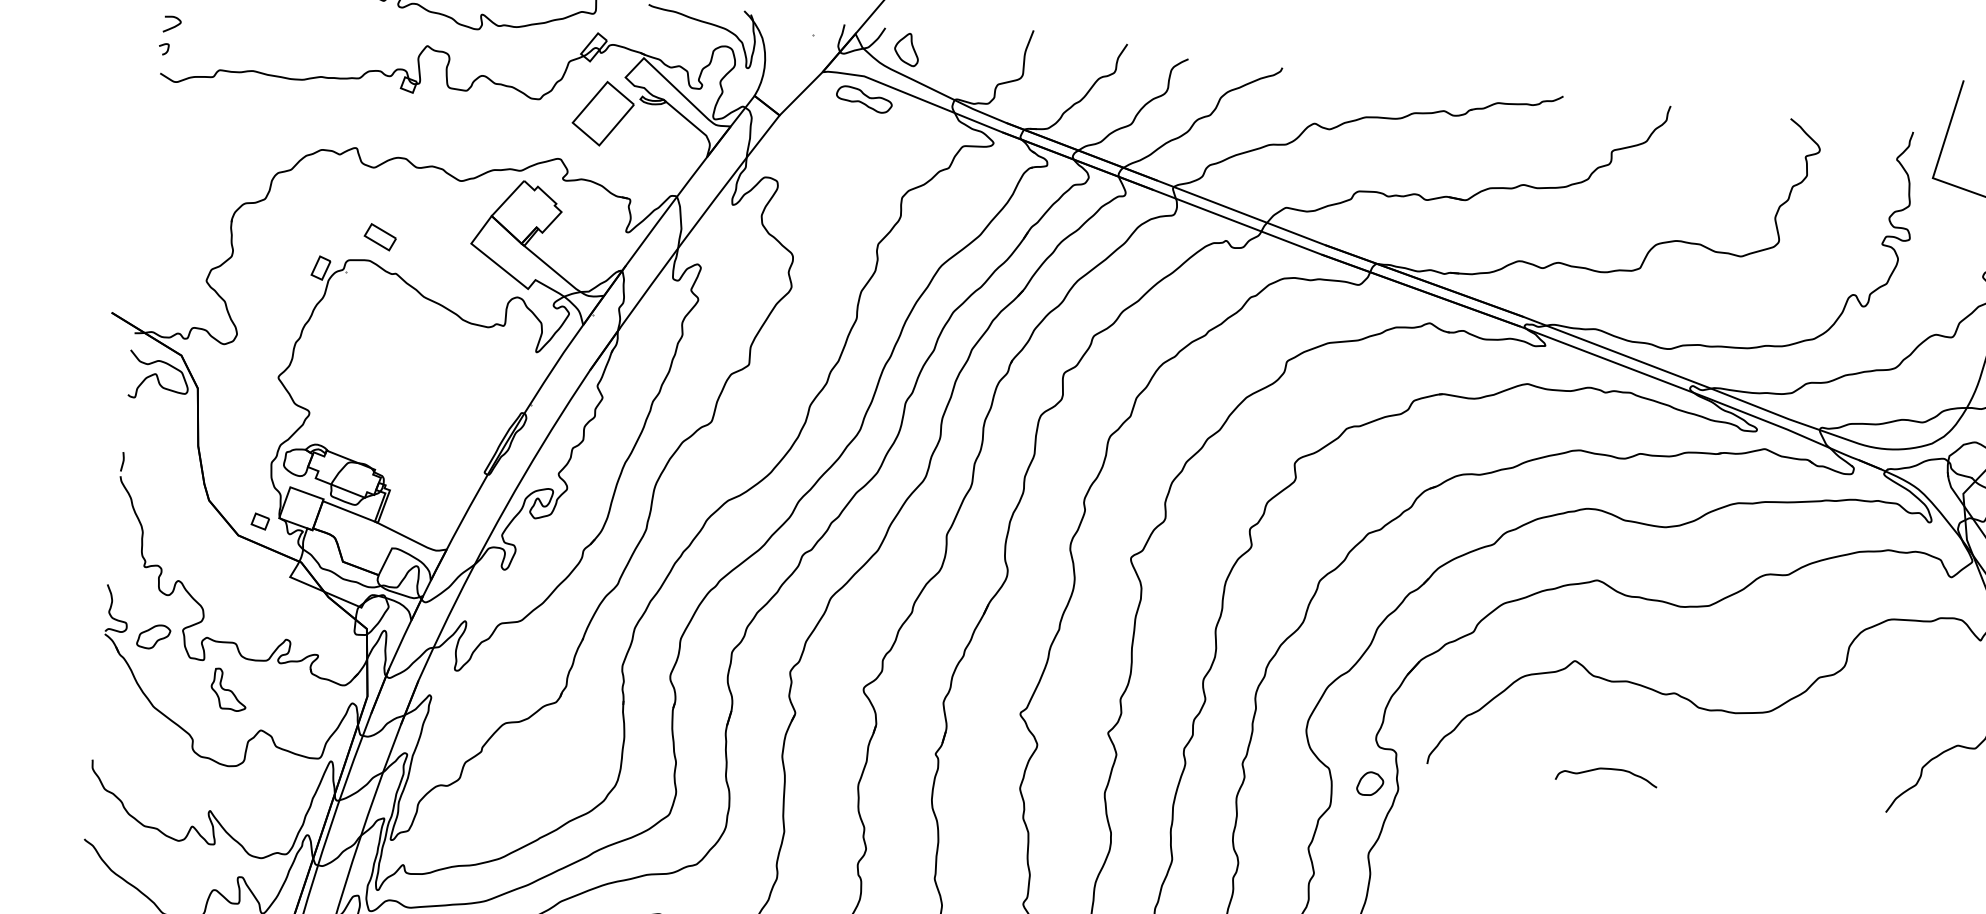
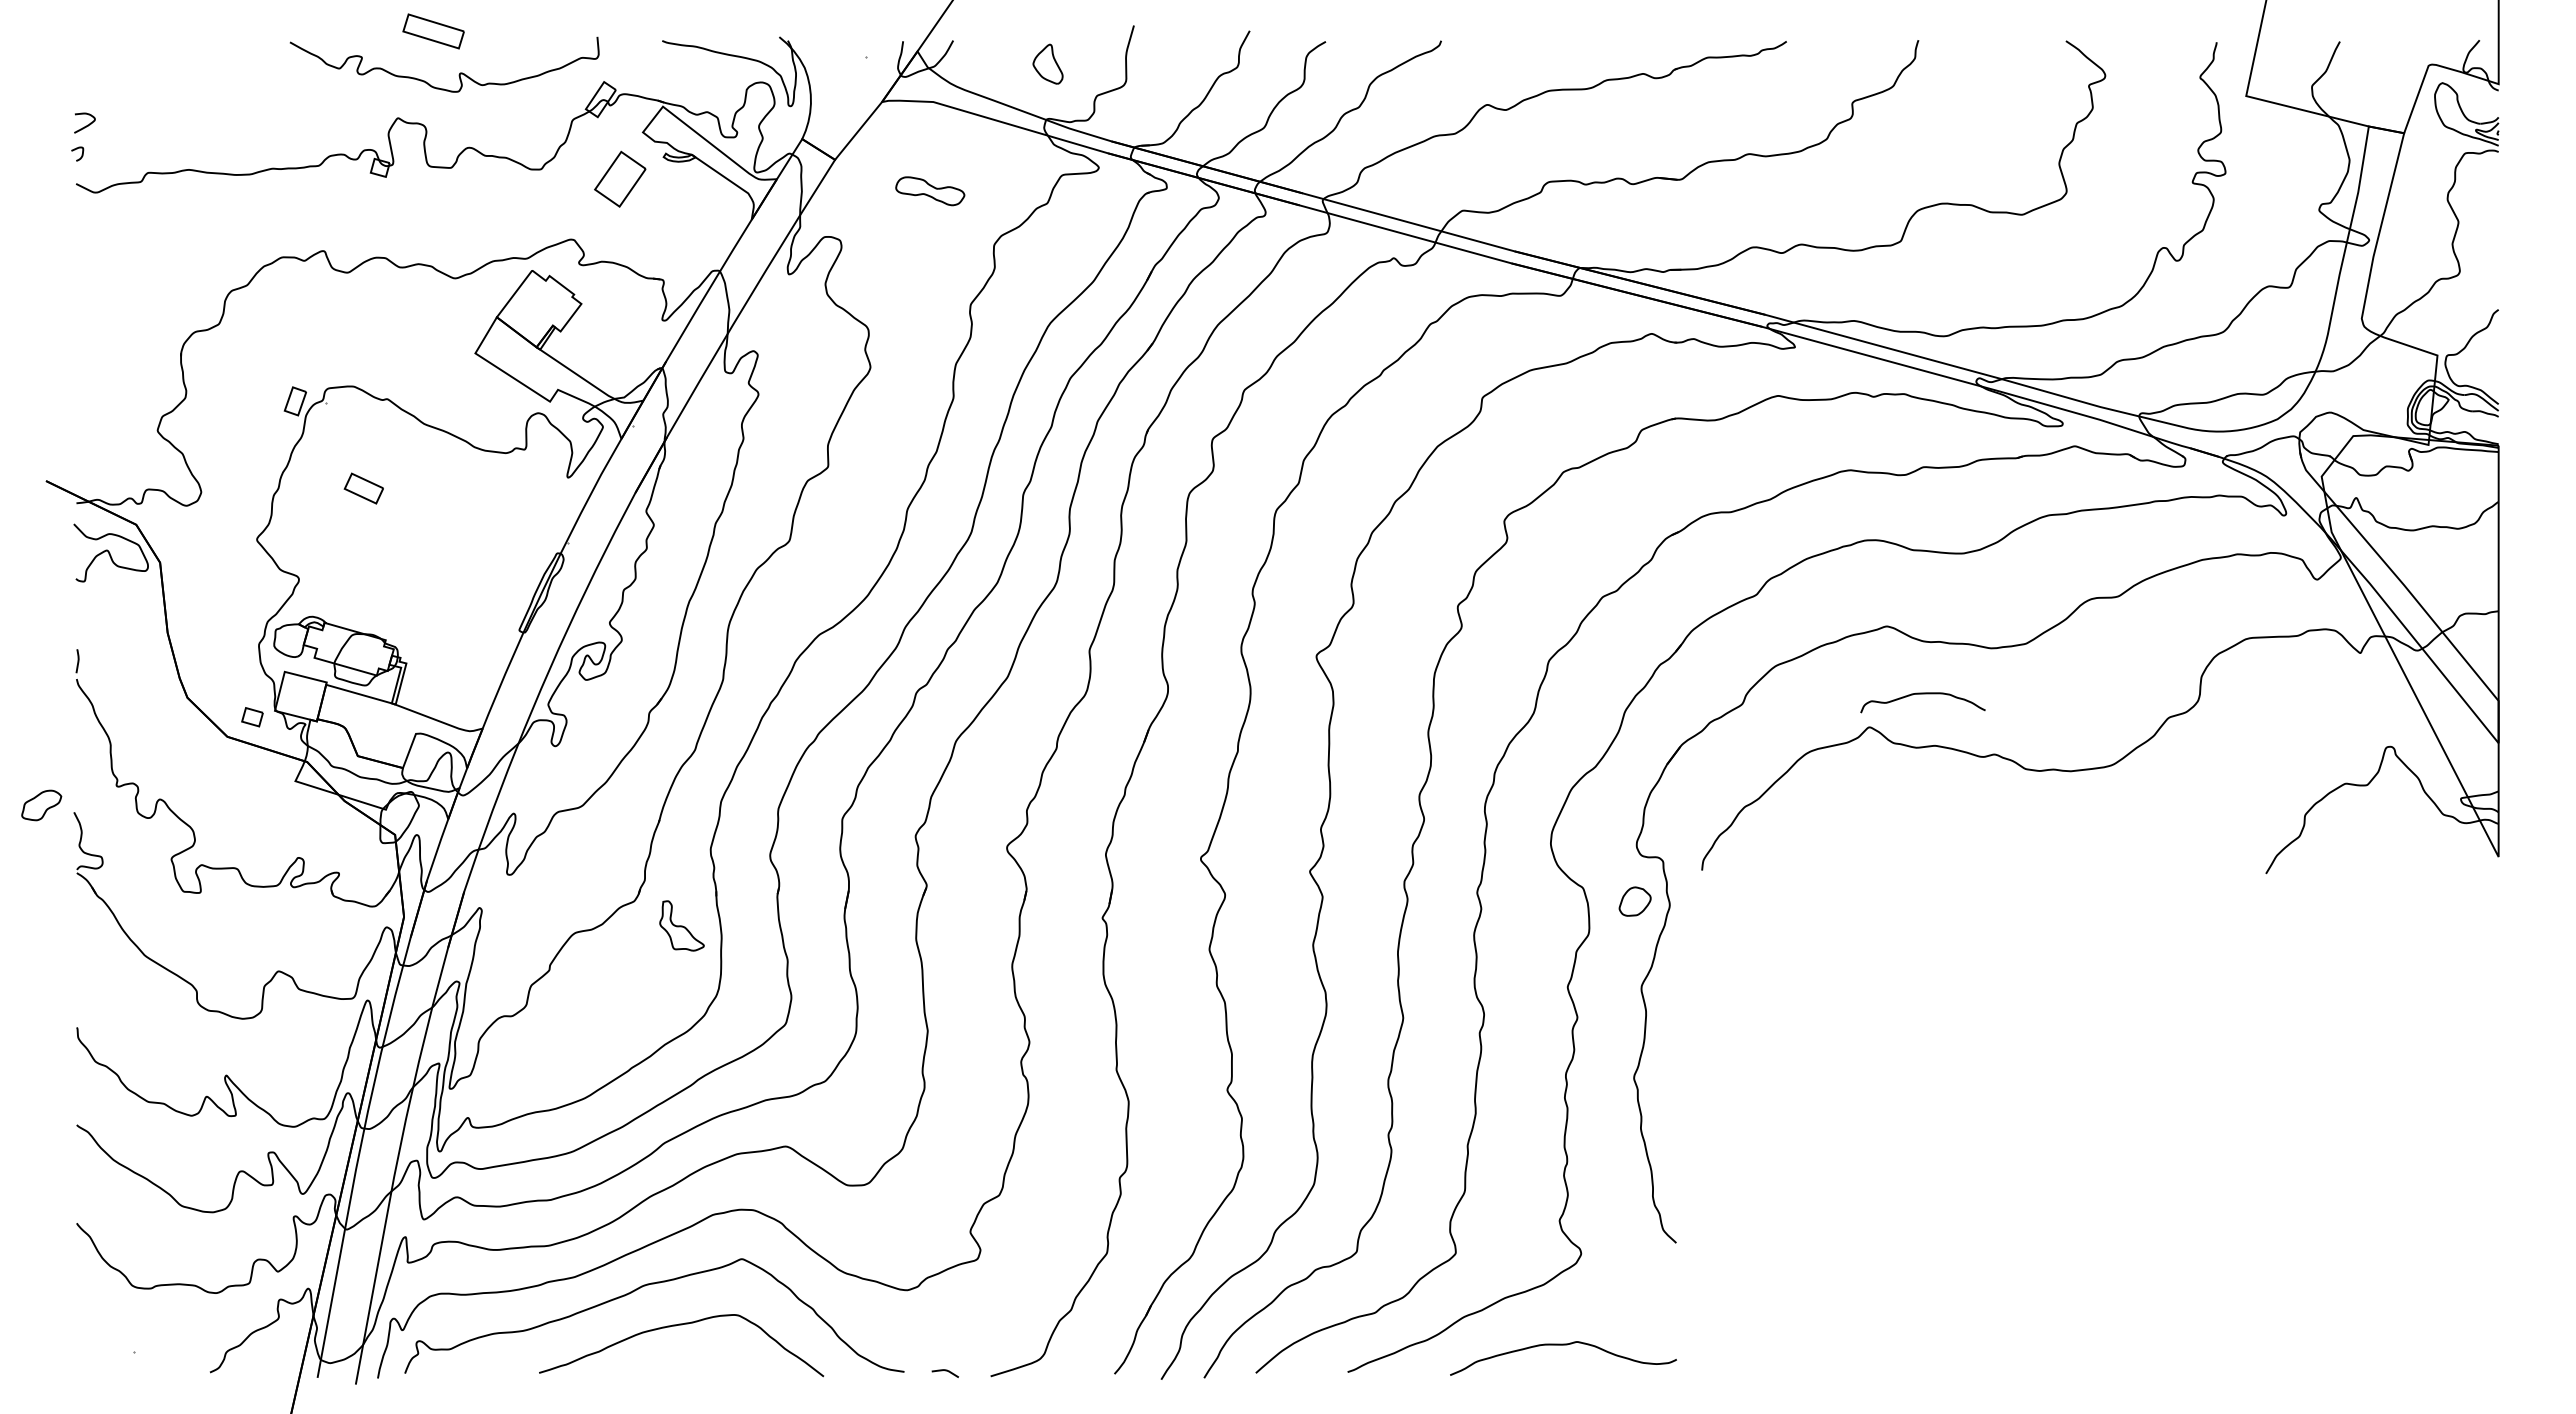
part: (906, 48) -> (1047, 63), moved
part: (864, 99) -> (930, 191), moved
part: (603, 113) -> (620, 179), size x0.7
part: (380, 237) -> (363, 488), moved
part: (153, 636) -> (41, 805), moved
part: (228, 689) -> (681, 925), moved
curve: (1607, 769) -> (1922, 694), moved

